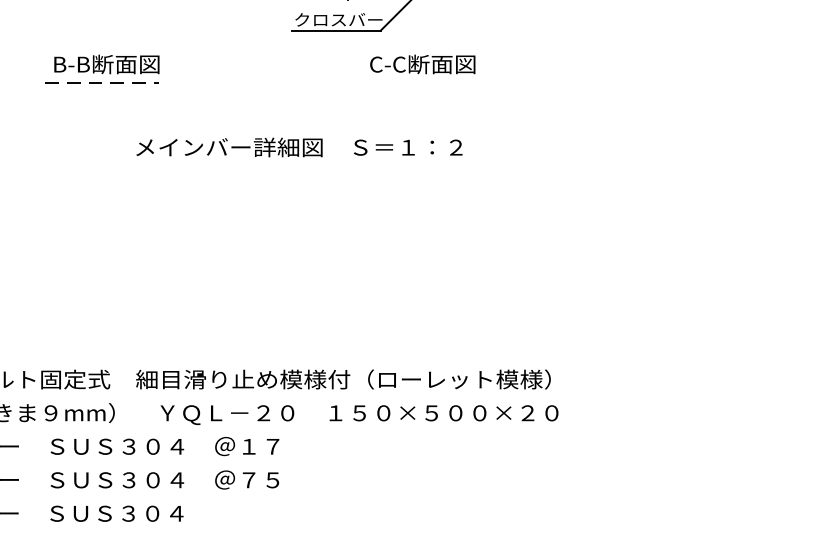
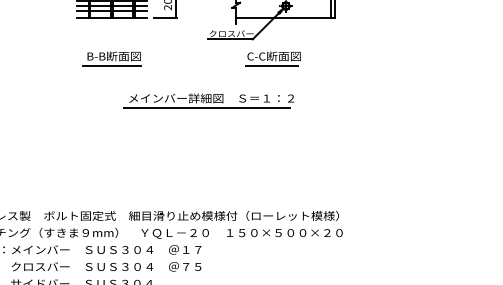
line: (101, 82) -> (111, 65), dashed -> solid
line: (417, 82) -> (271, 65), added
line: (289, 165) -> (206, 107), added

